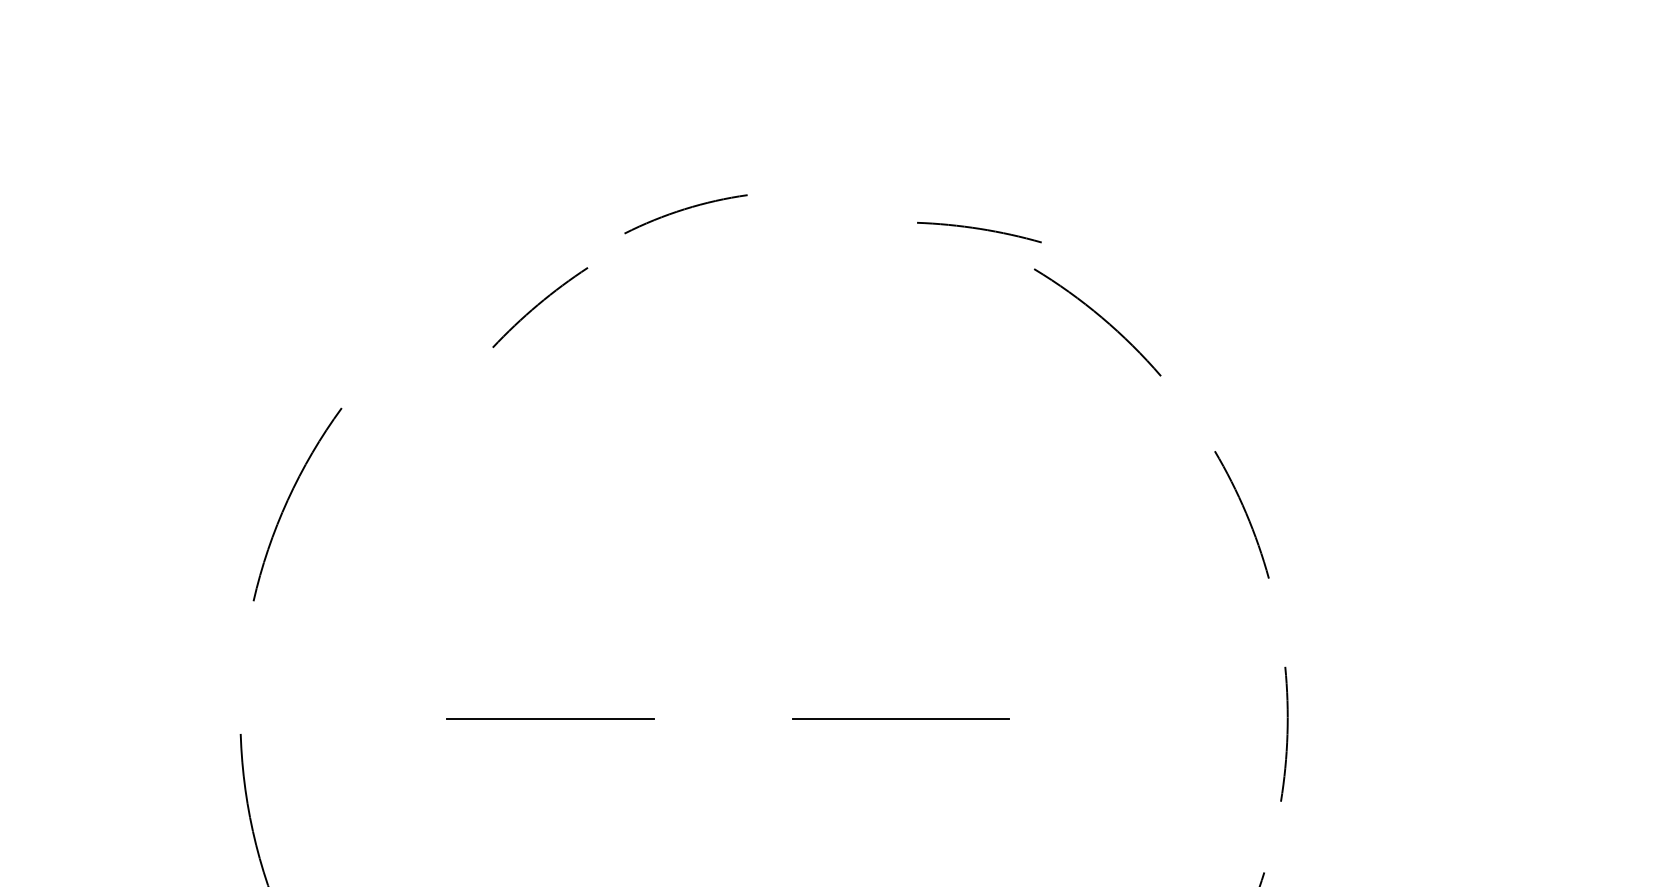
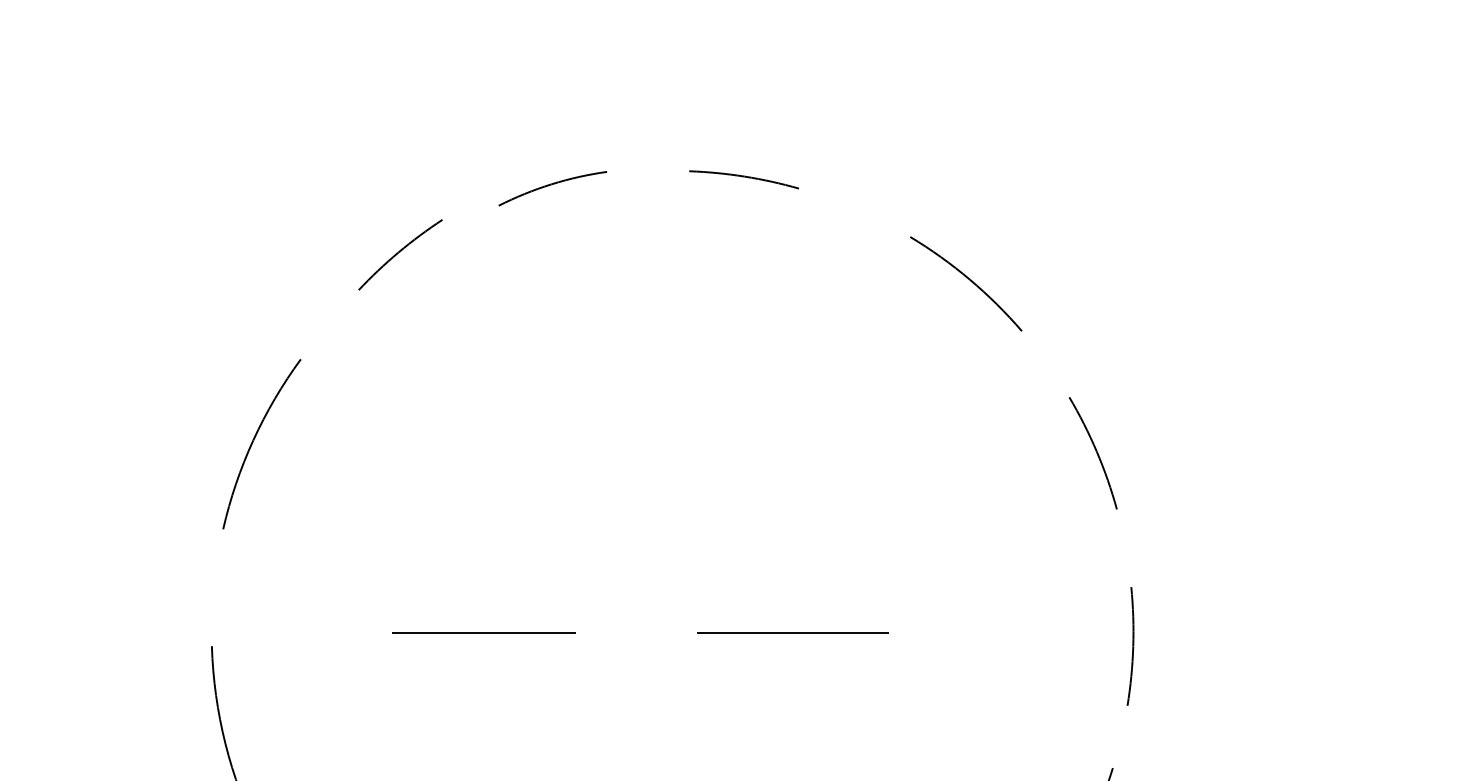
arc: (684, 210) -> (551, 185), moved
arc: (978, 229) -> (743, 177), moved
arc: (540, 304) -> (400, 252), moved

